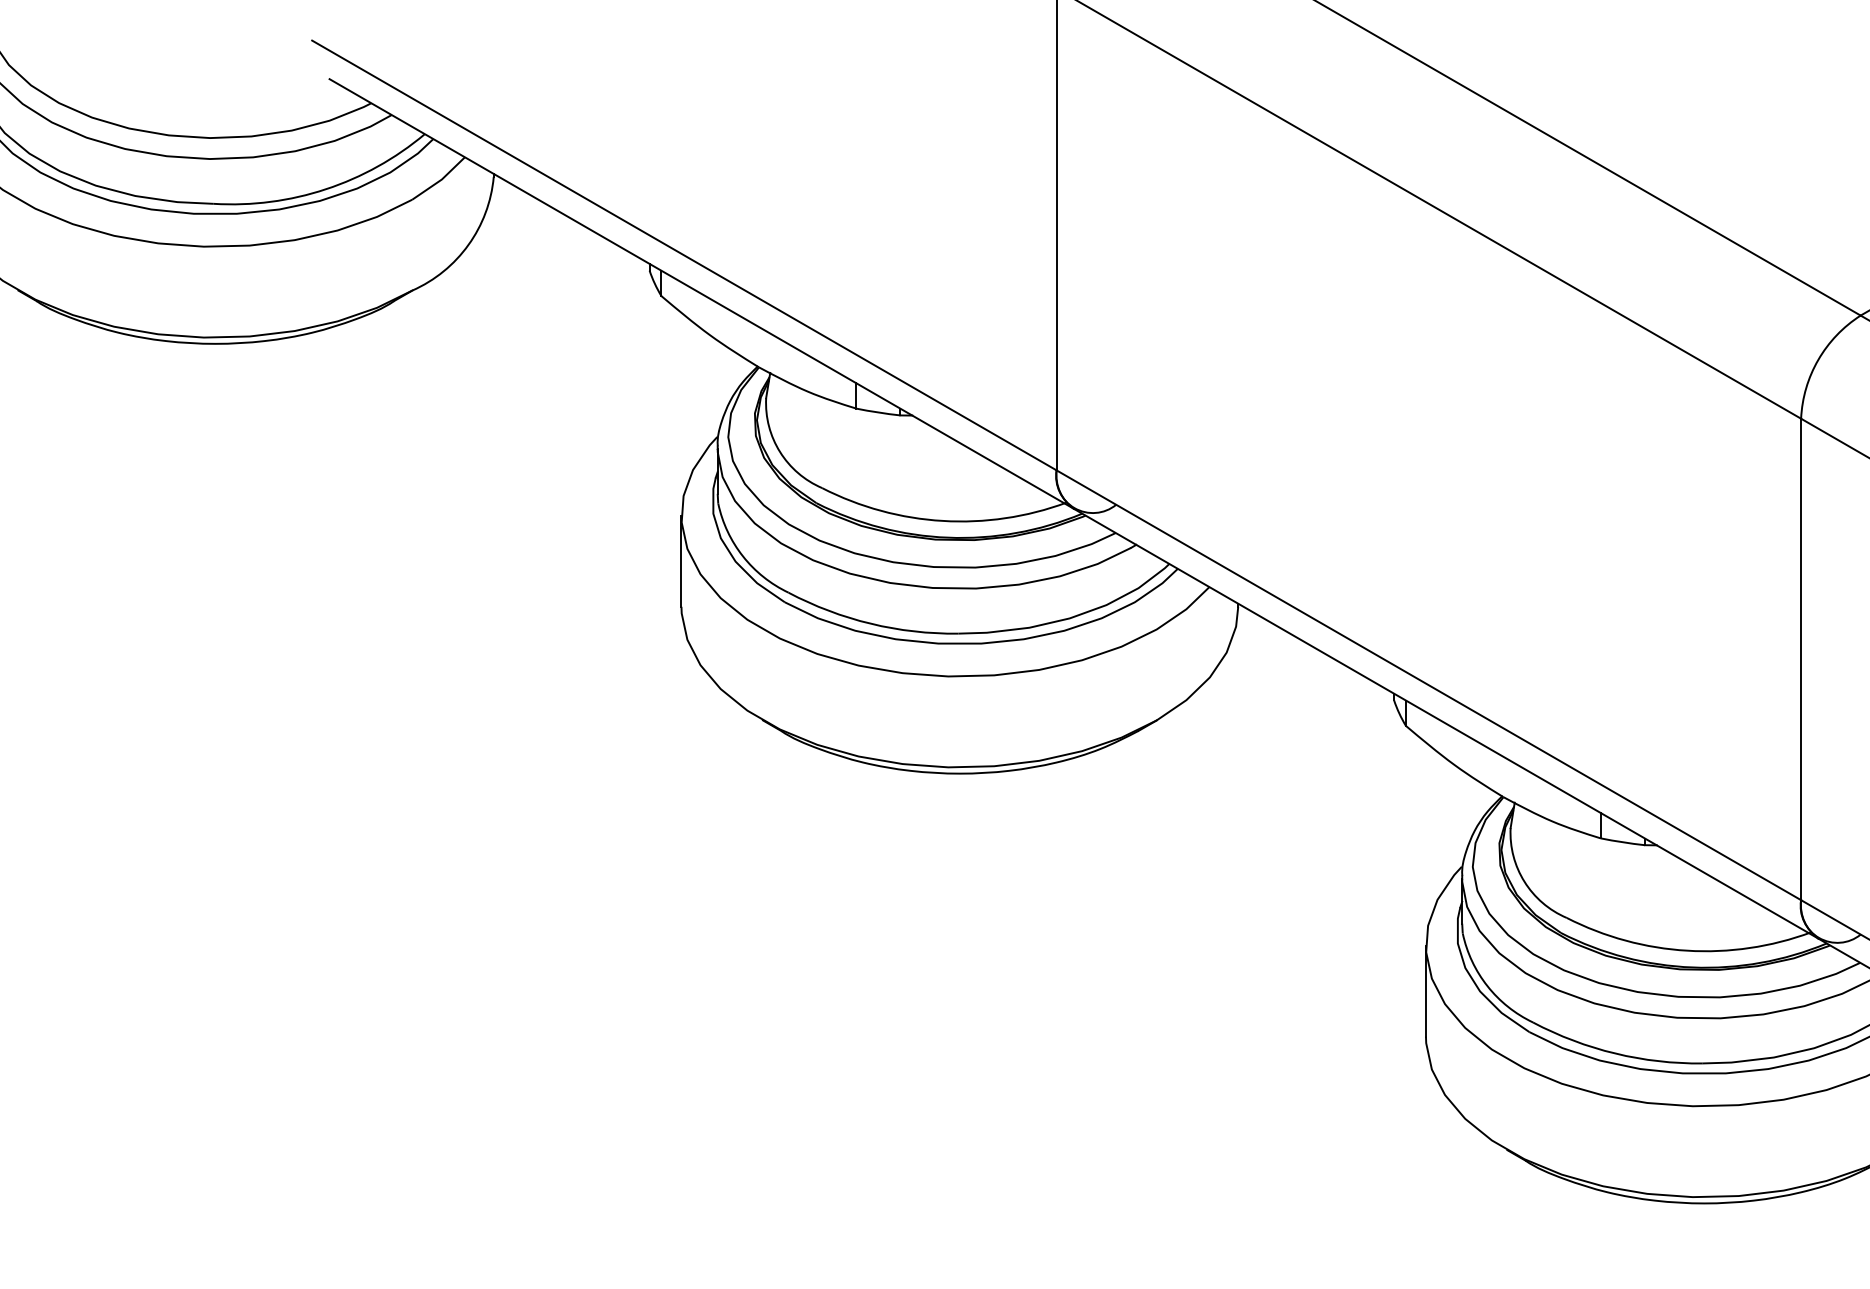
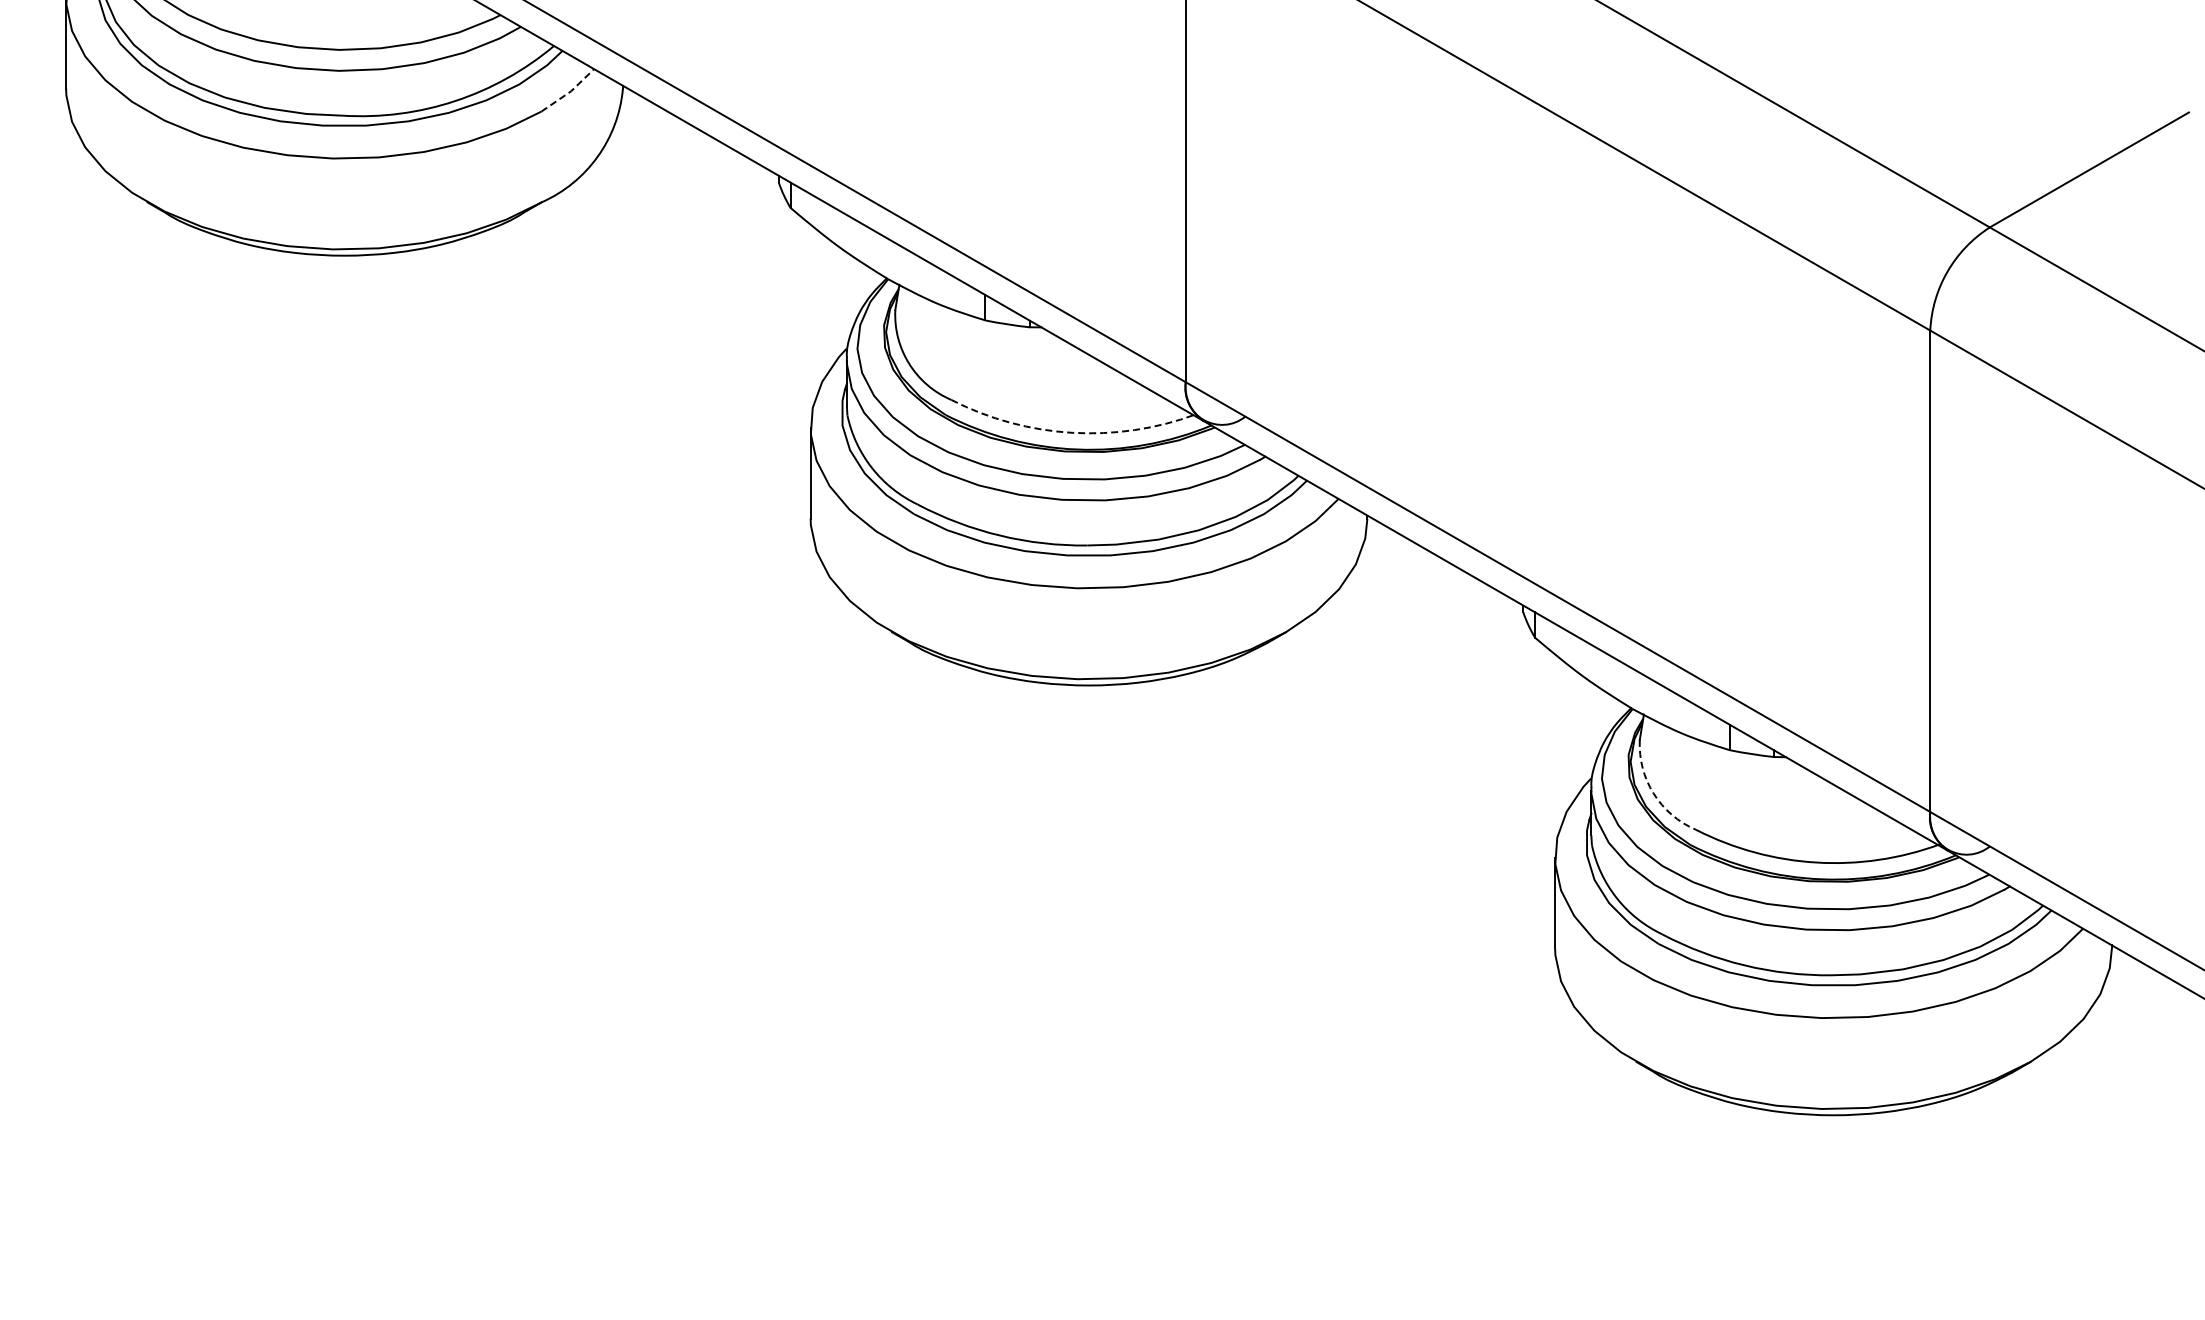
line: (441, 179) -> (570, 91), solid -> dashed
arc: (943, 520) -> (1072, 432), solid -> dashed
arc: (1524, 881) -> (1653, 793), solid -> dashed

